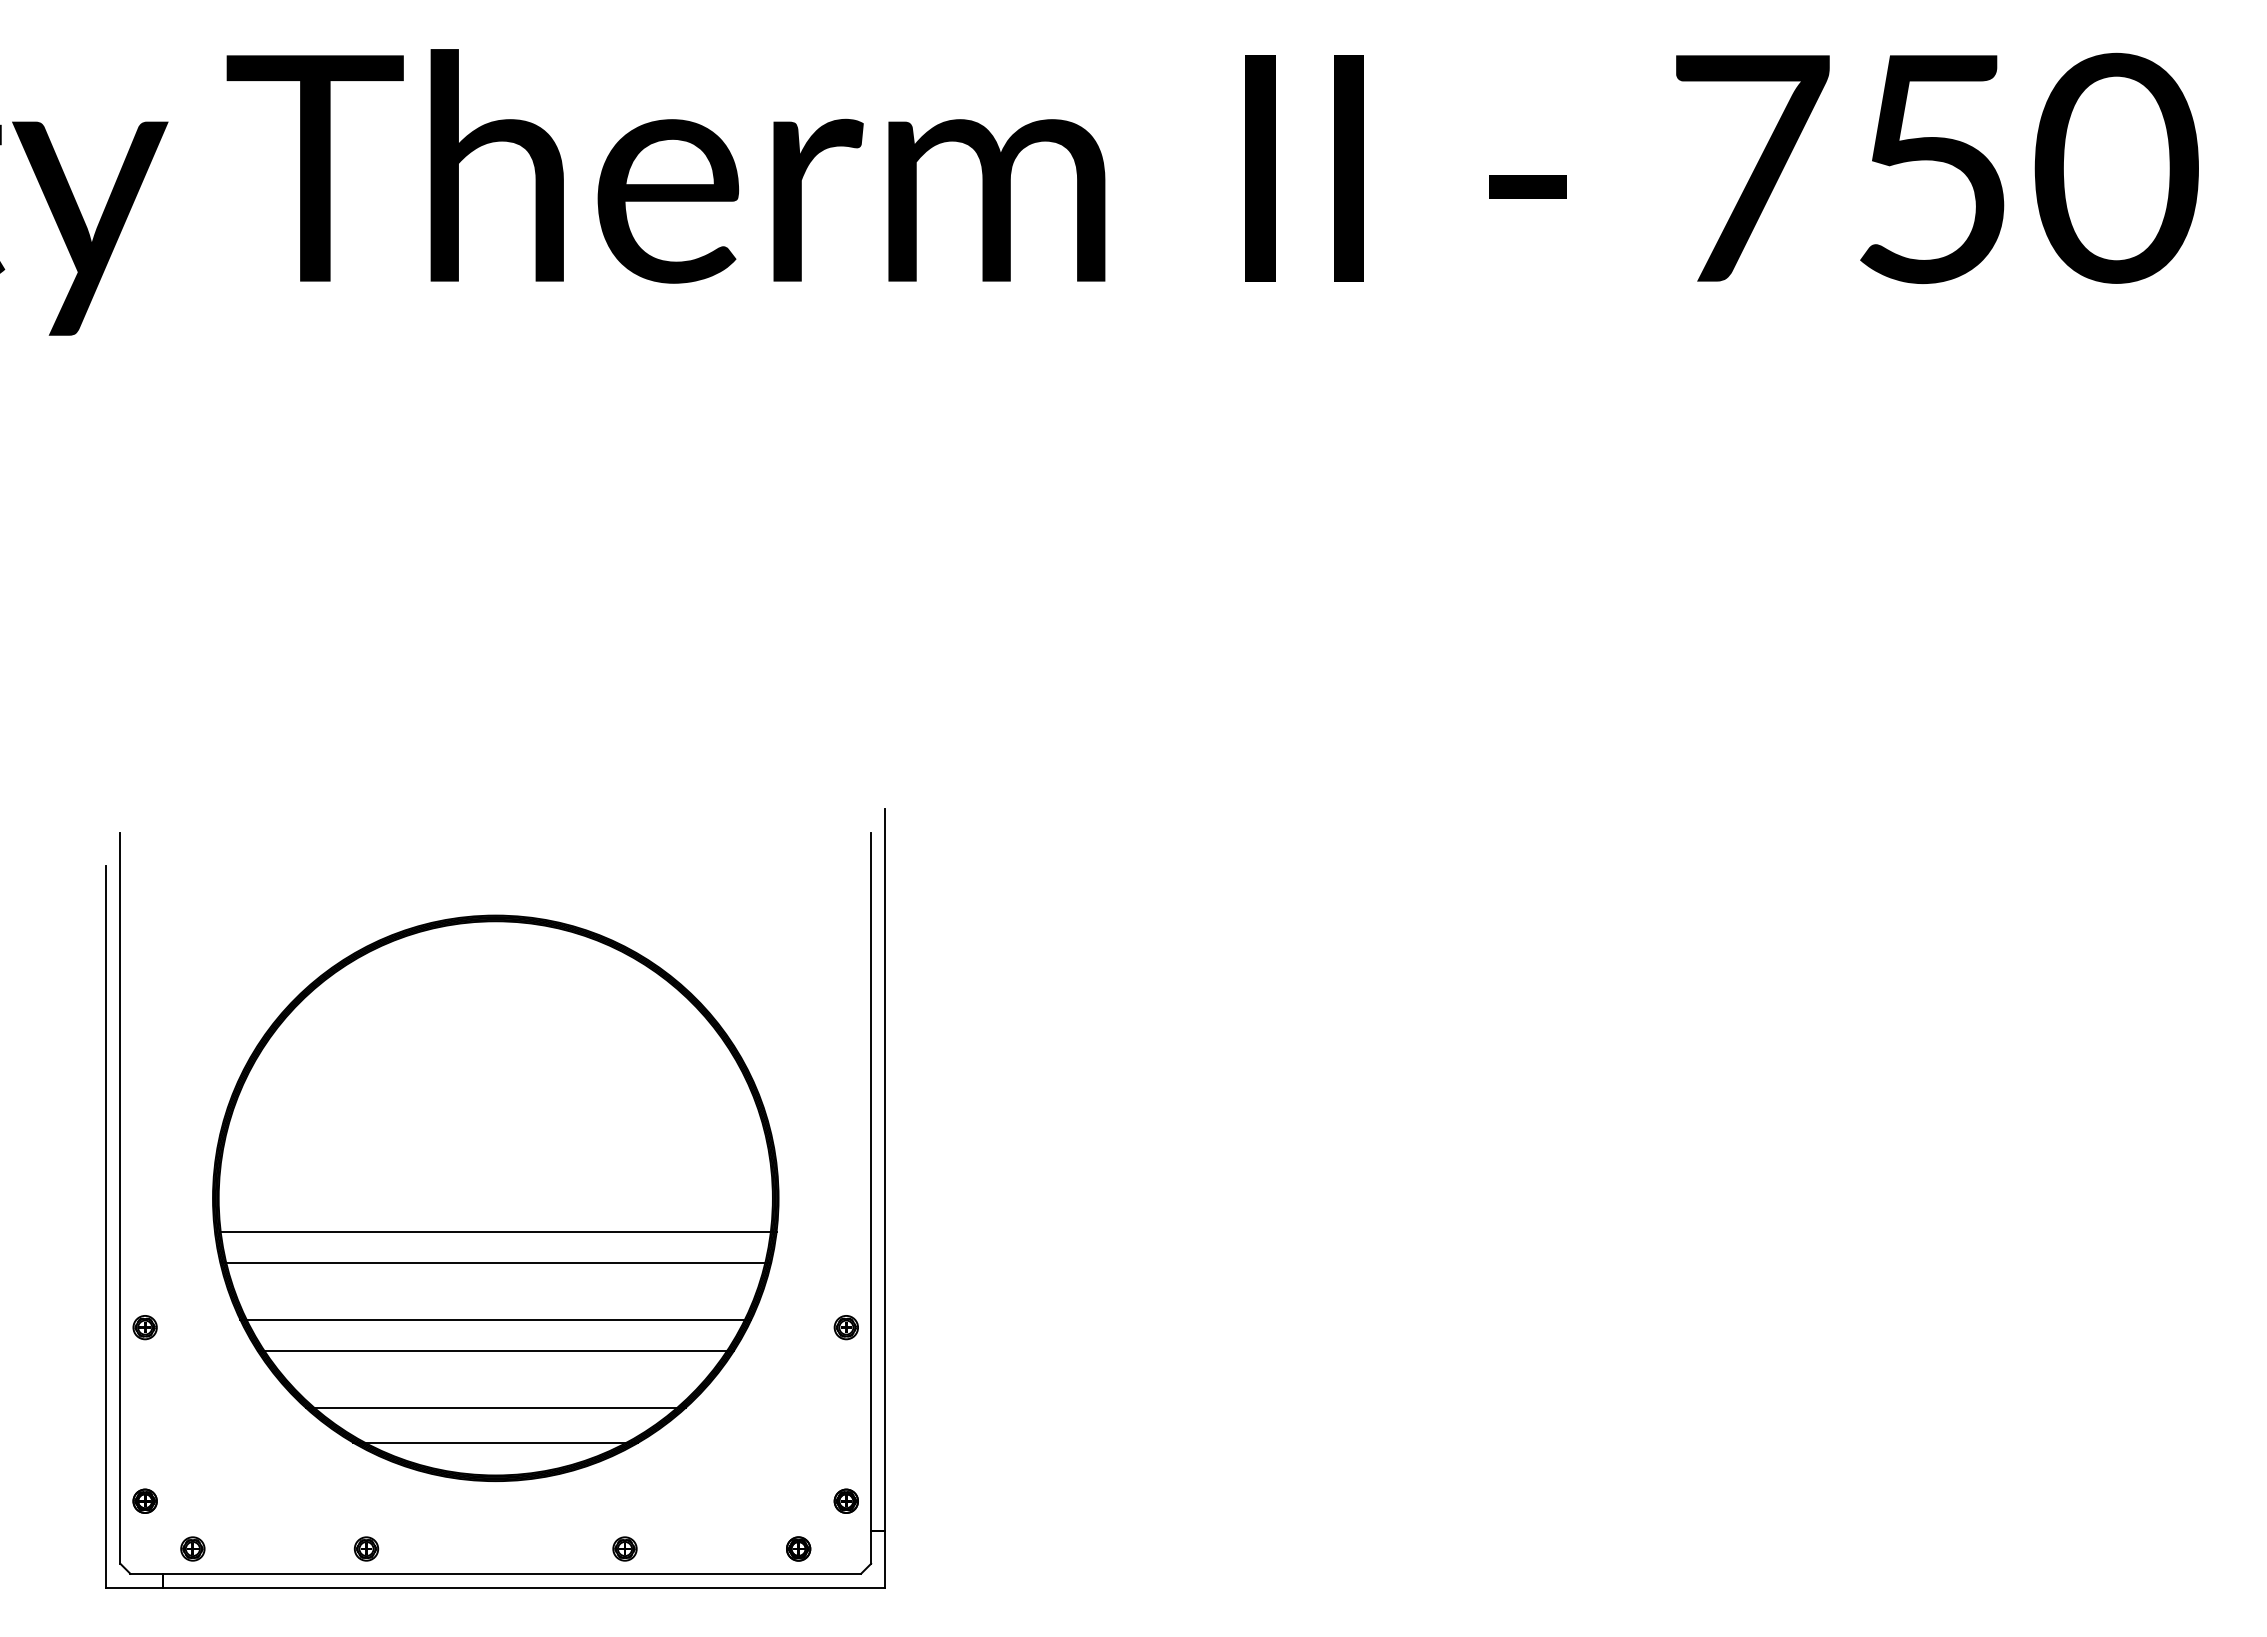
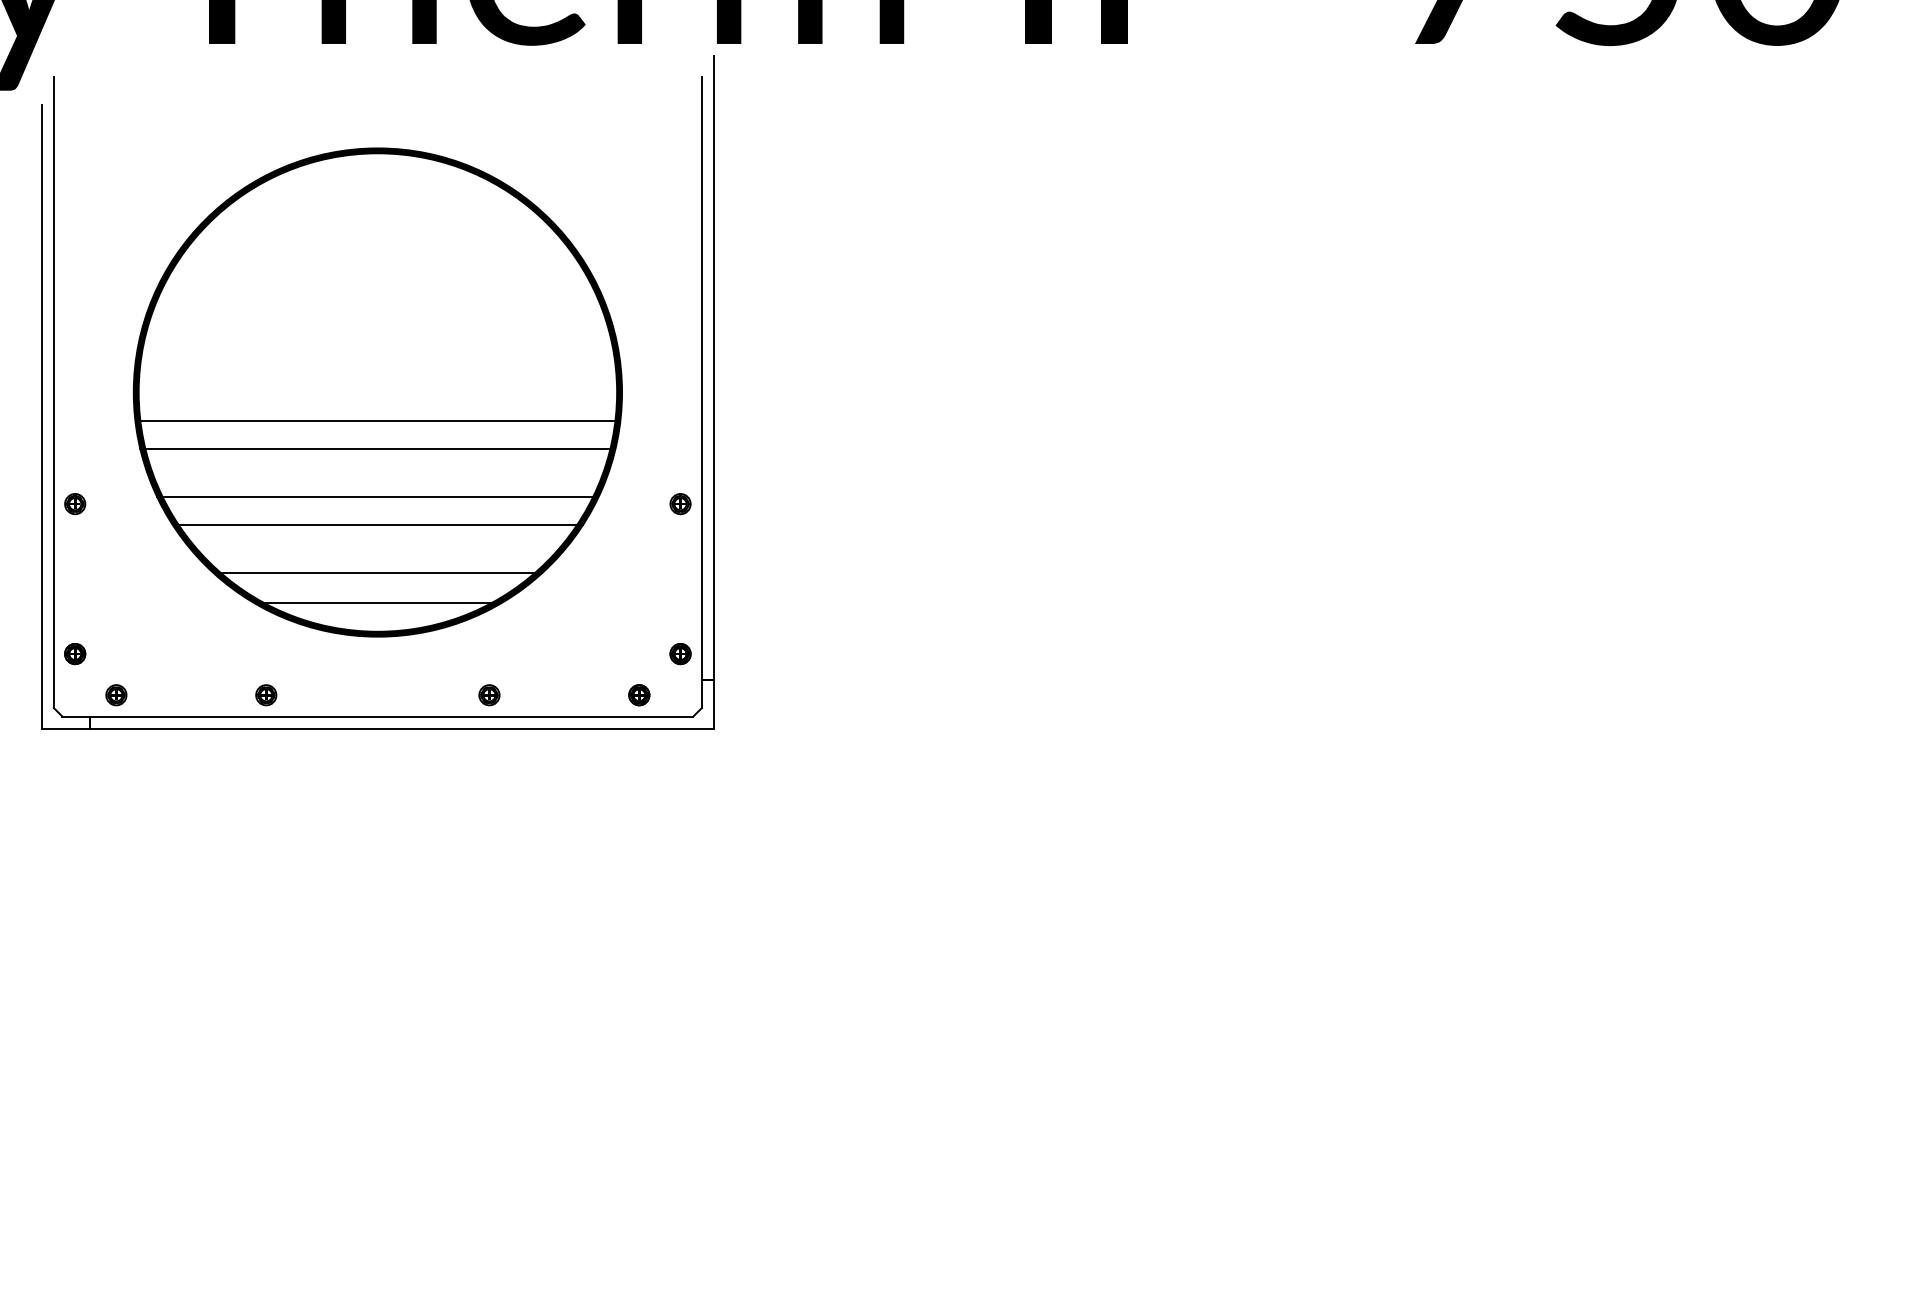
part: (495, 1198) -> (377, 392), moved

